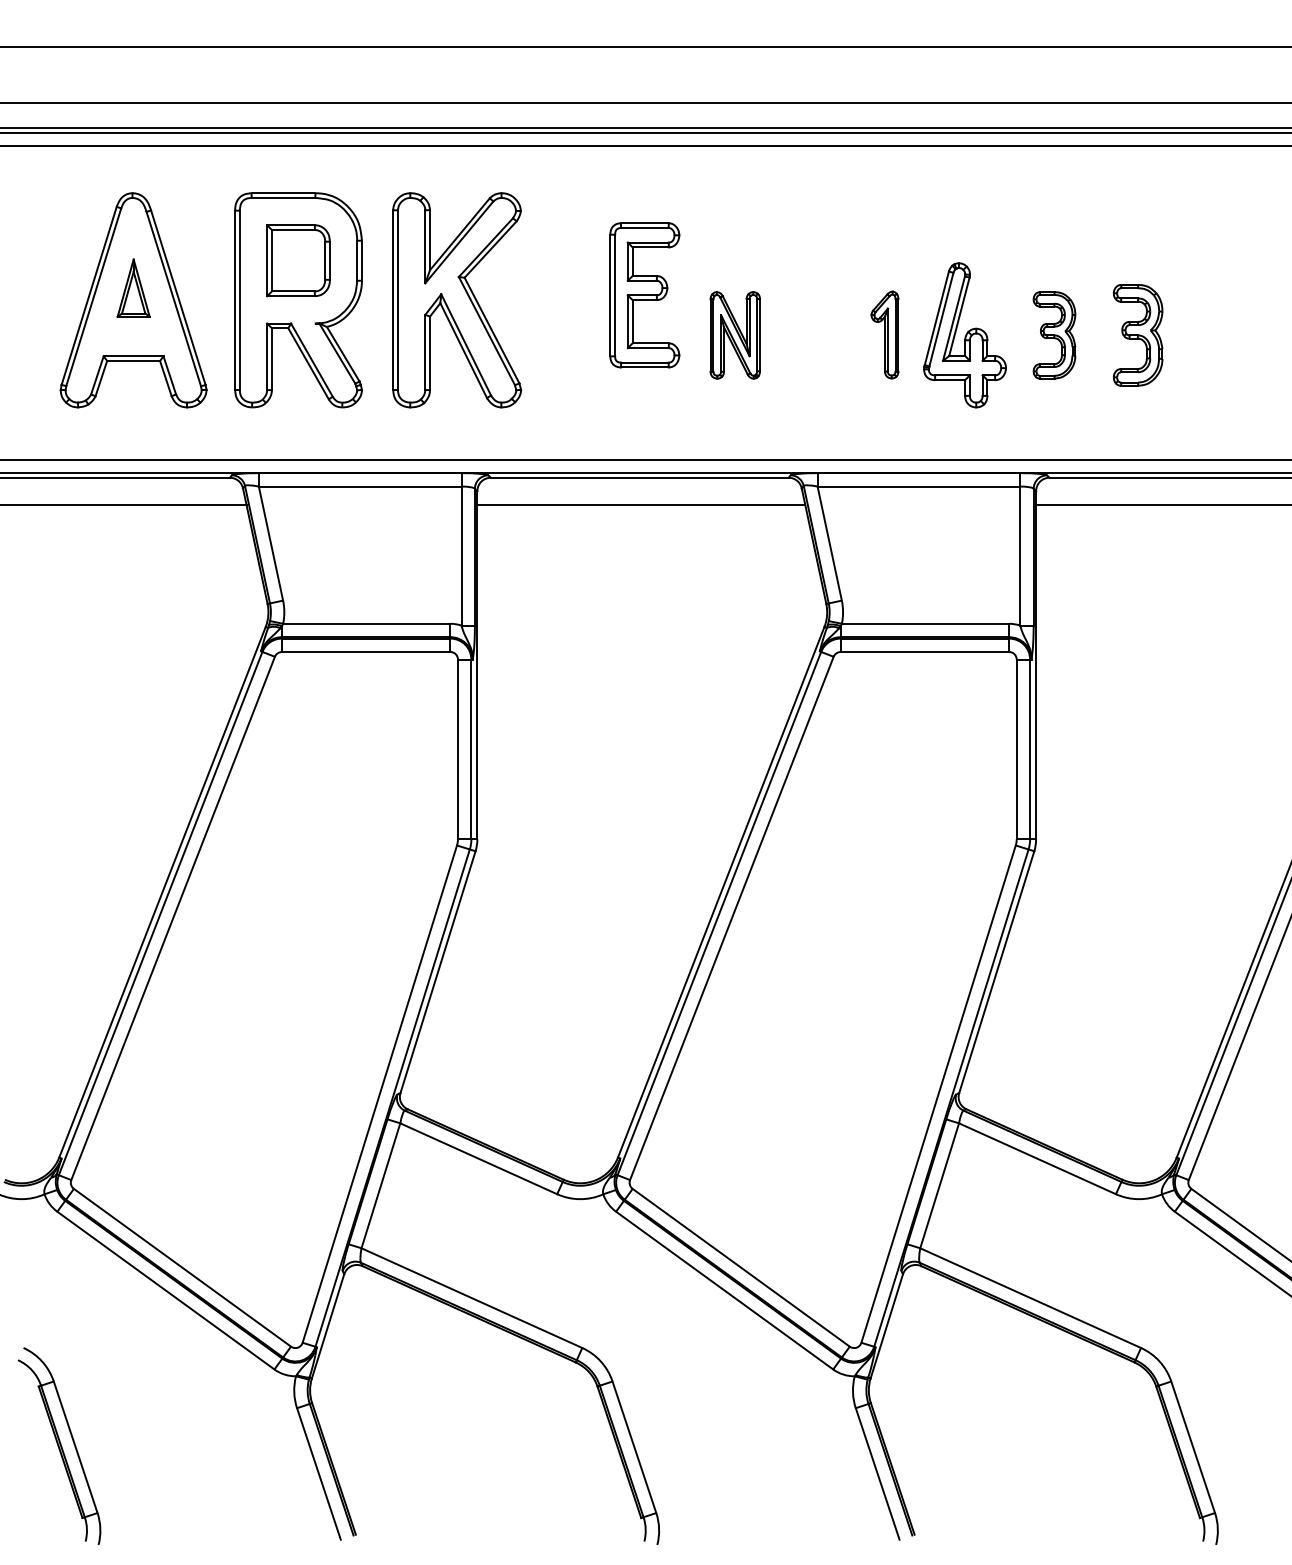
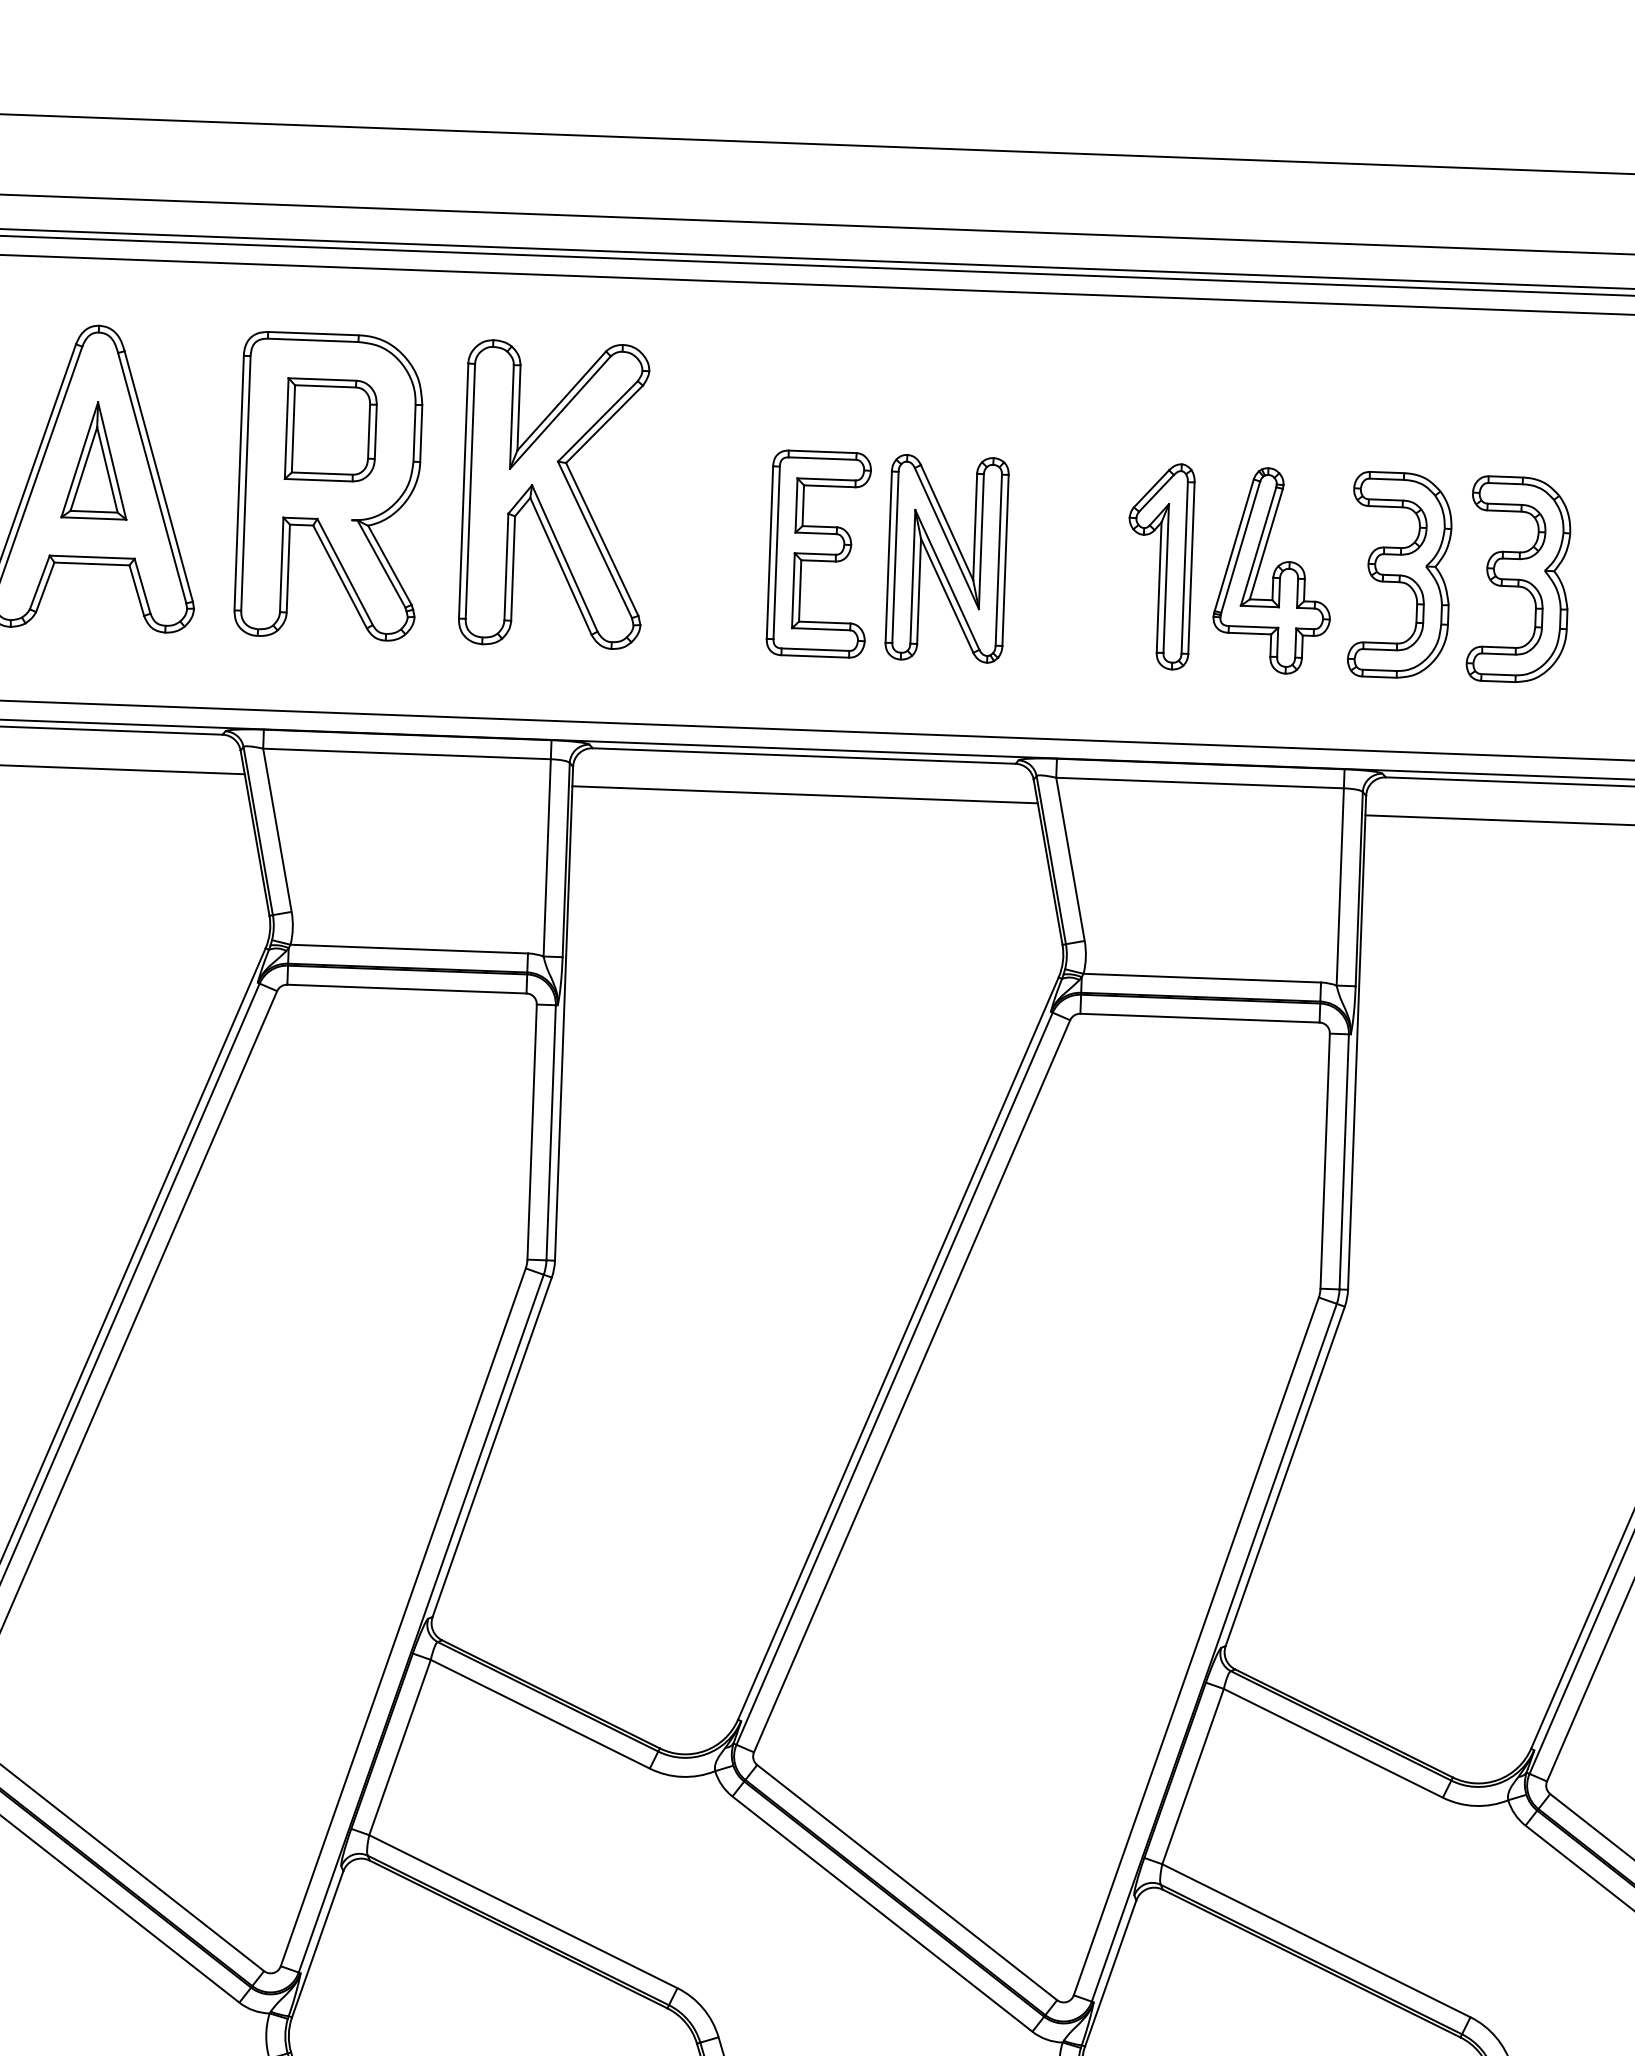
part: (133, 288) -> (95, 461), size x1.43
part: (644, 295) -> (818, 554), moved
part: (884, 334) -> (1159, 565), size x1.67
part: (735, 335) -> (947, 559), size x1.67
part: (1054, 335) -> (1400, 575), size x1.67
part: (1137, 335) -> (1518, 580), size x1.43

